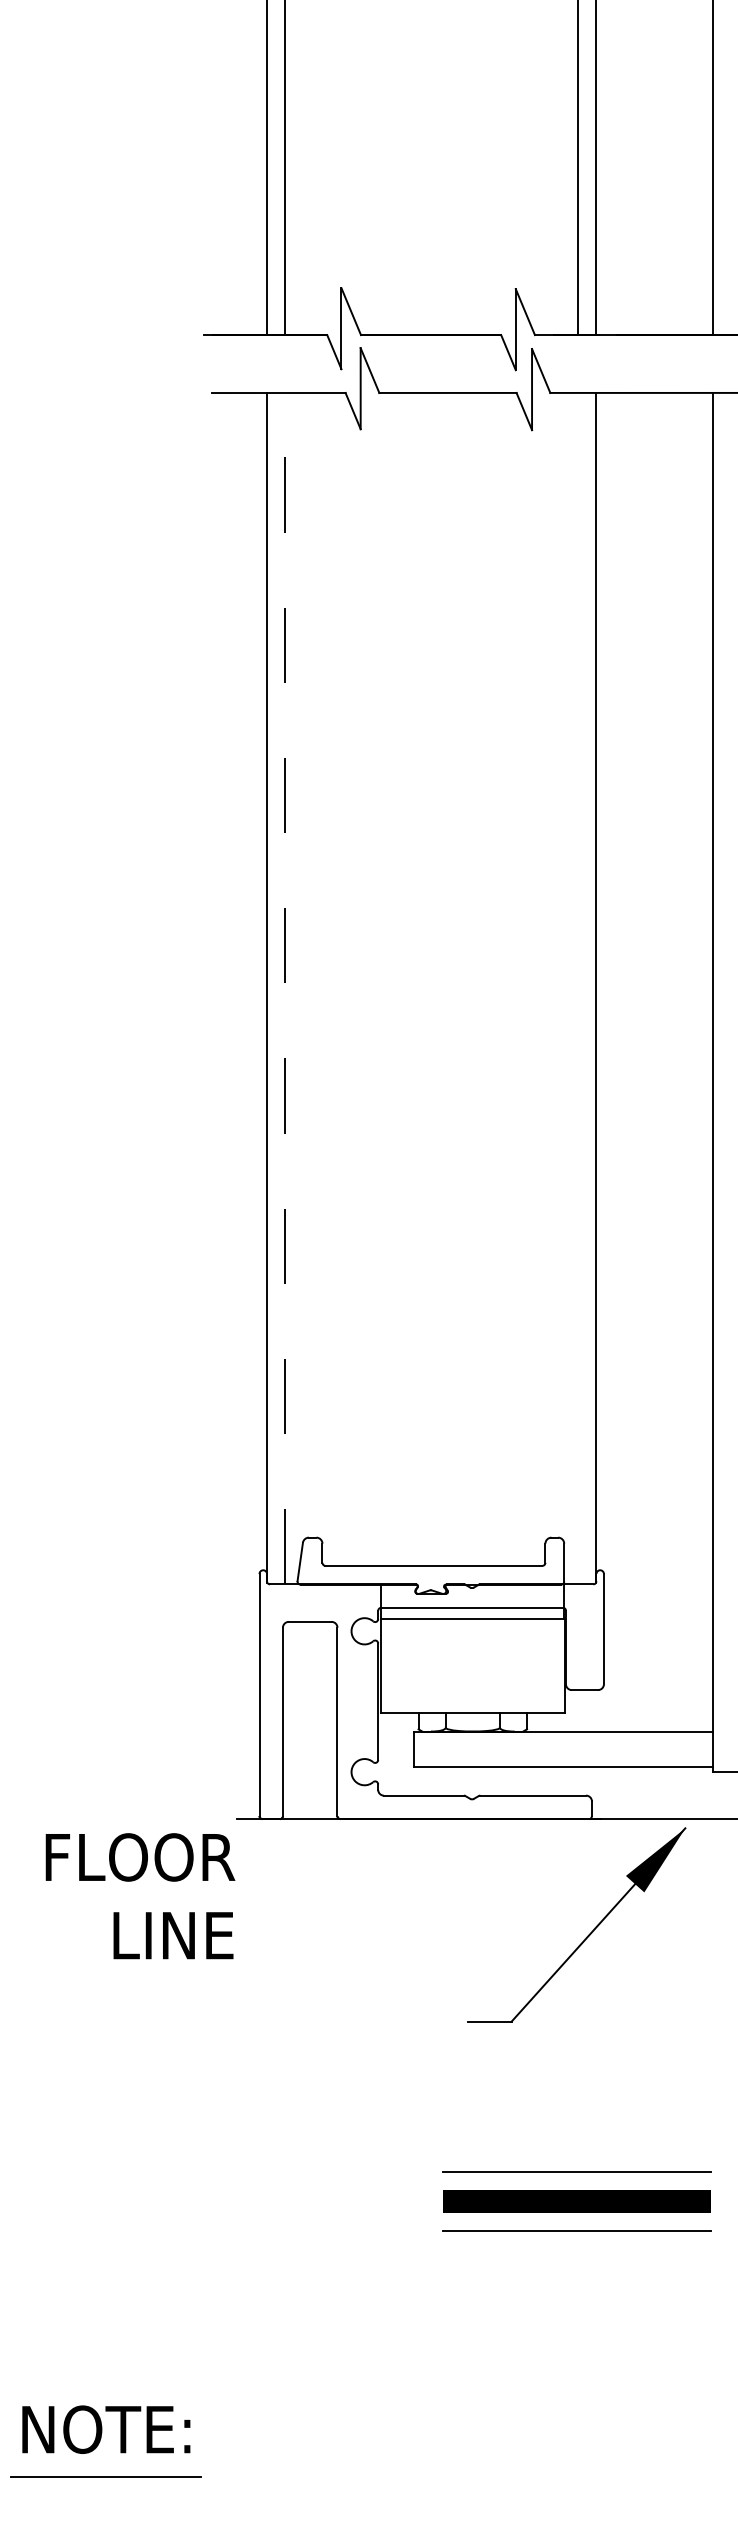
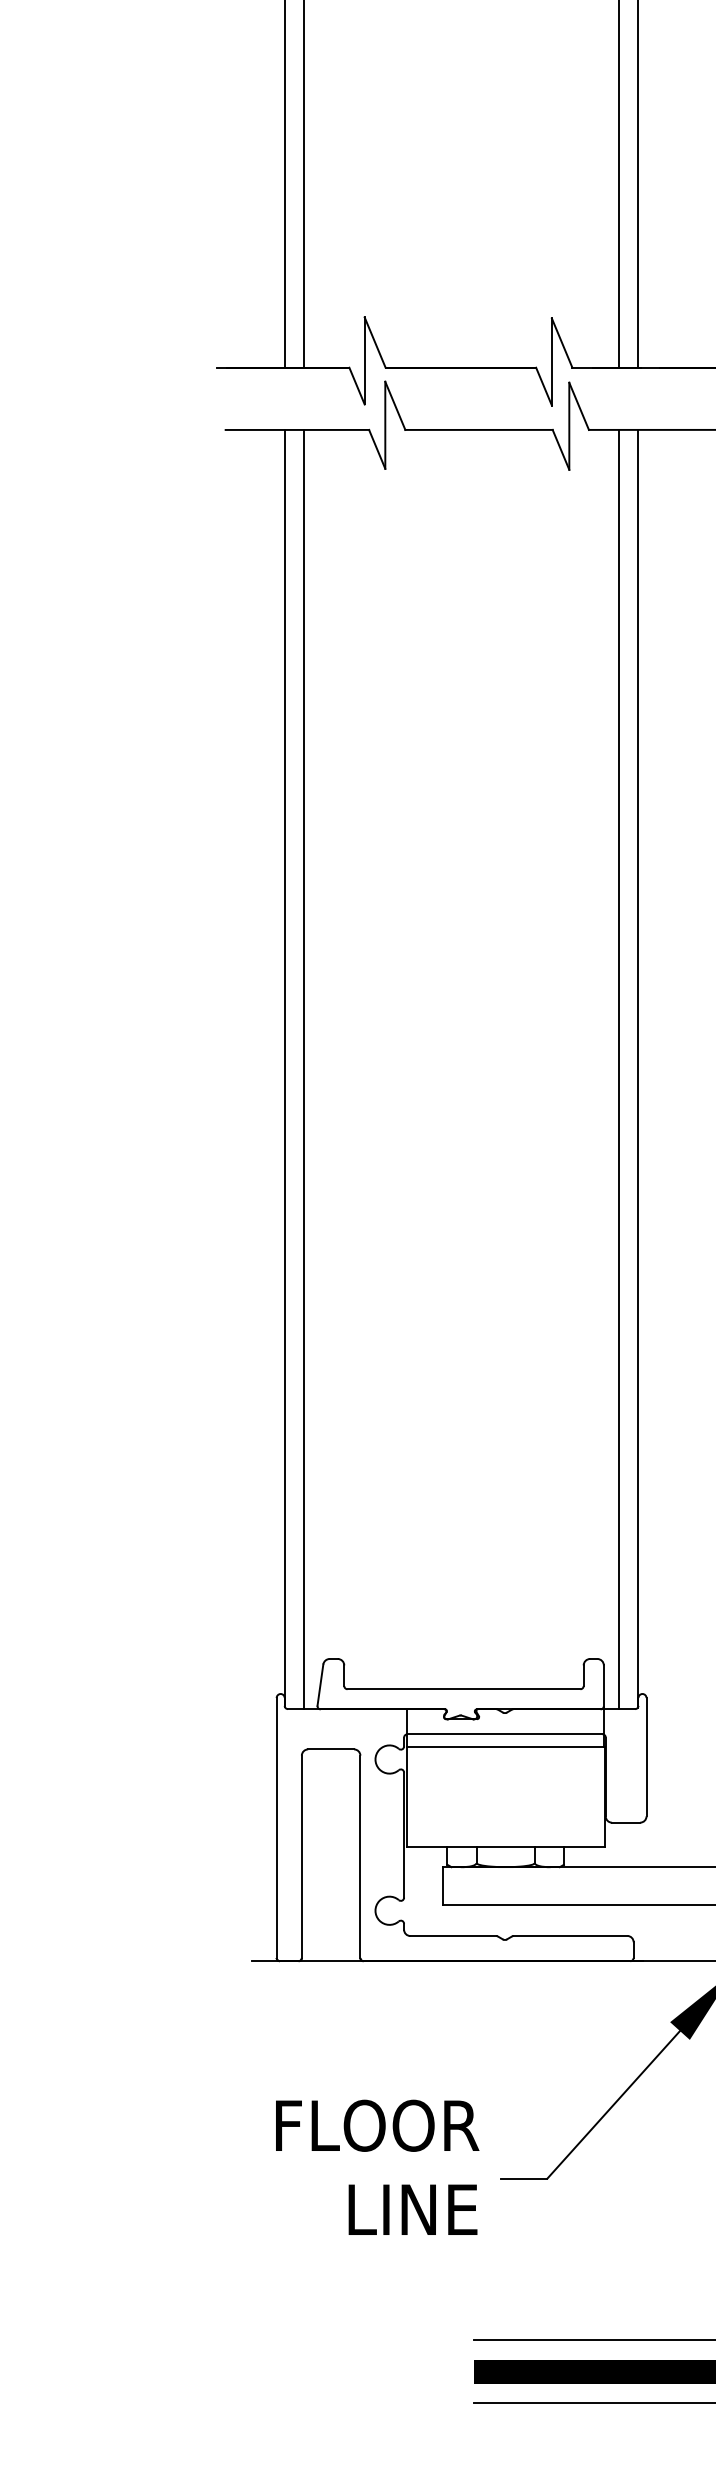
line: (285, 988) -> (304, 1069), dashed -> solid
line: (578, 988) -> (619, 1069), added
text: (140, 1896) -> (377, 2167), moved

